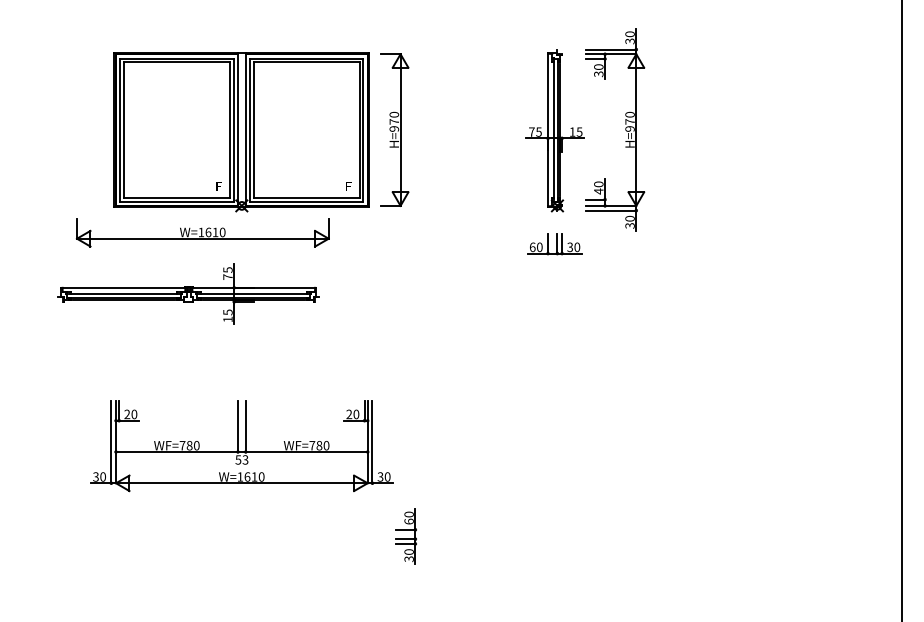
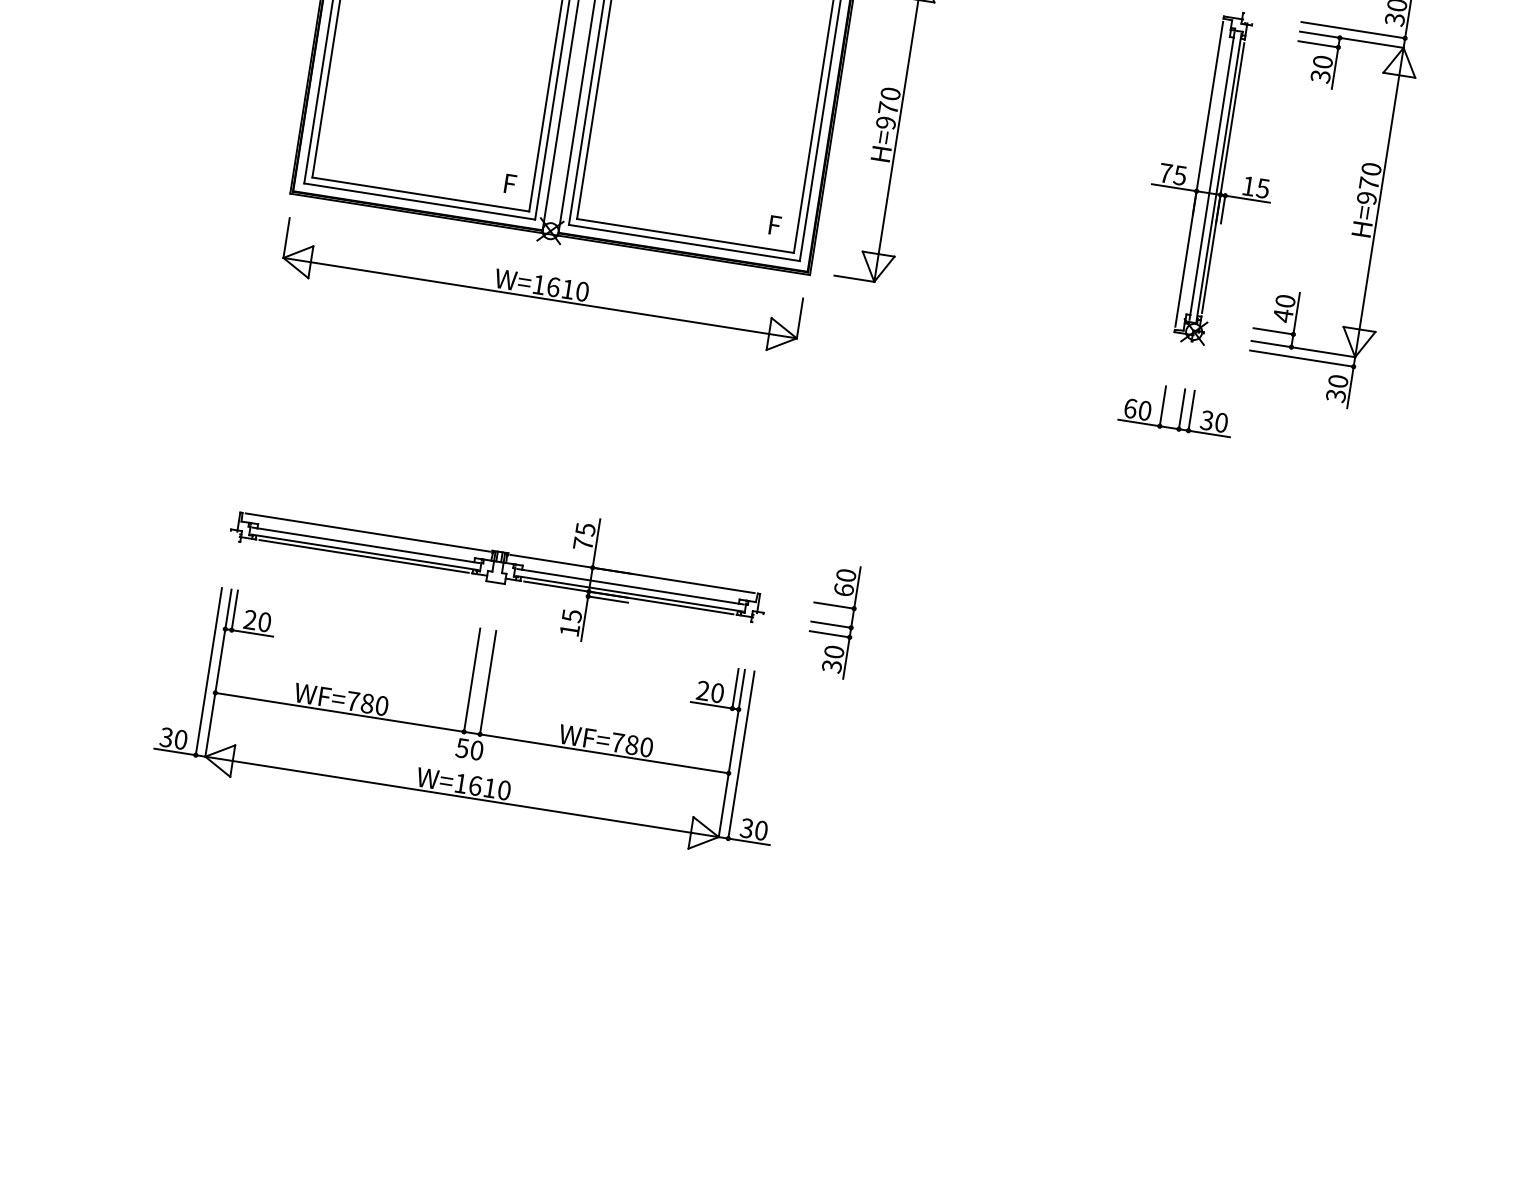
part: (202, 232) -> (541, 285), moved
part: (188, 293) -> (497, 564), moved
text: (245, 459) -> (477, 749), 53 -> 50
part: (405, 536) -> (831, 619), moved

